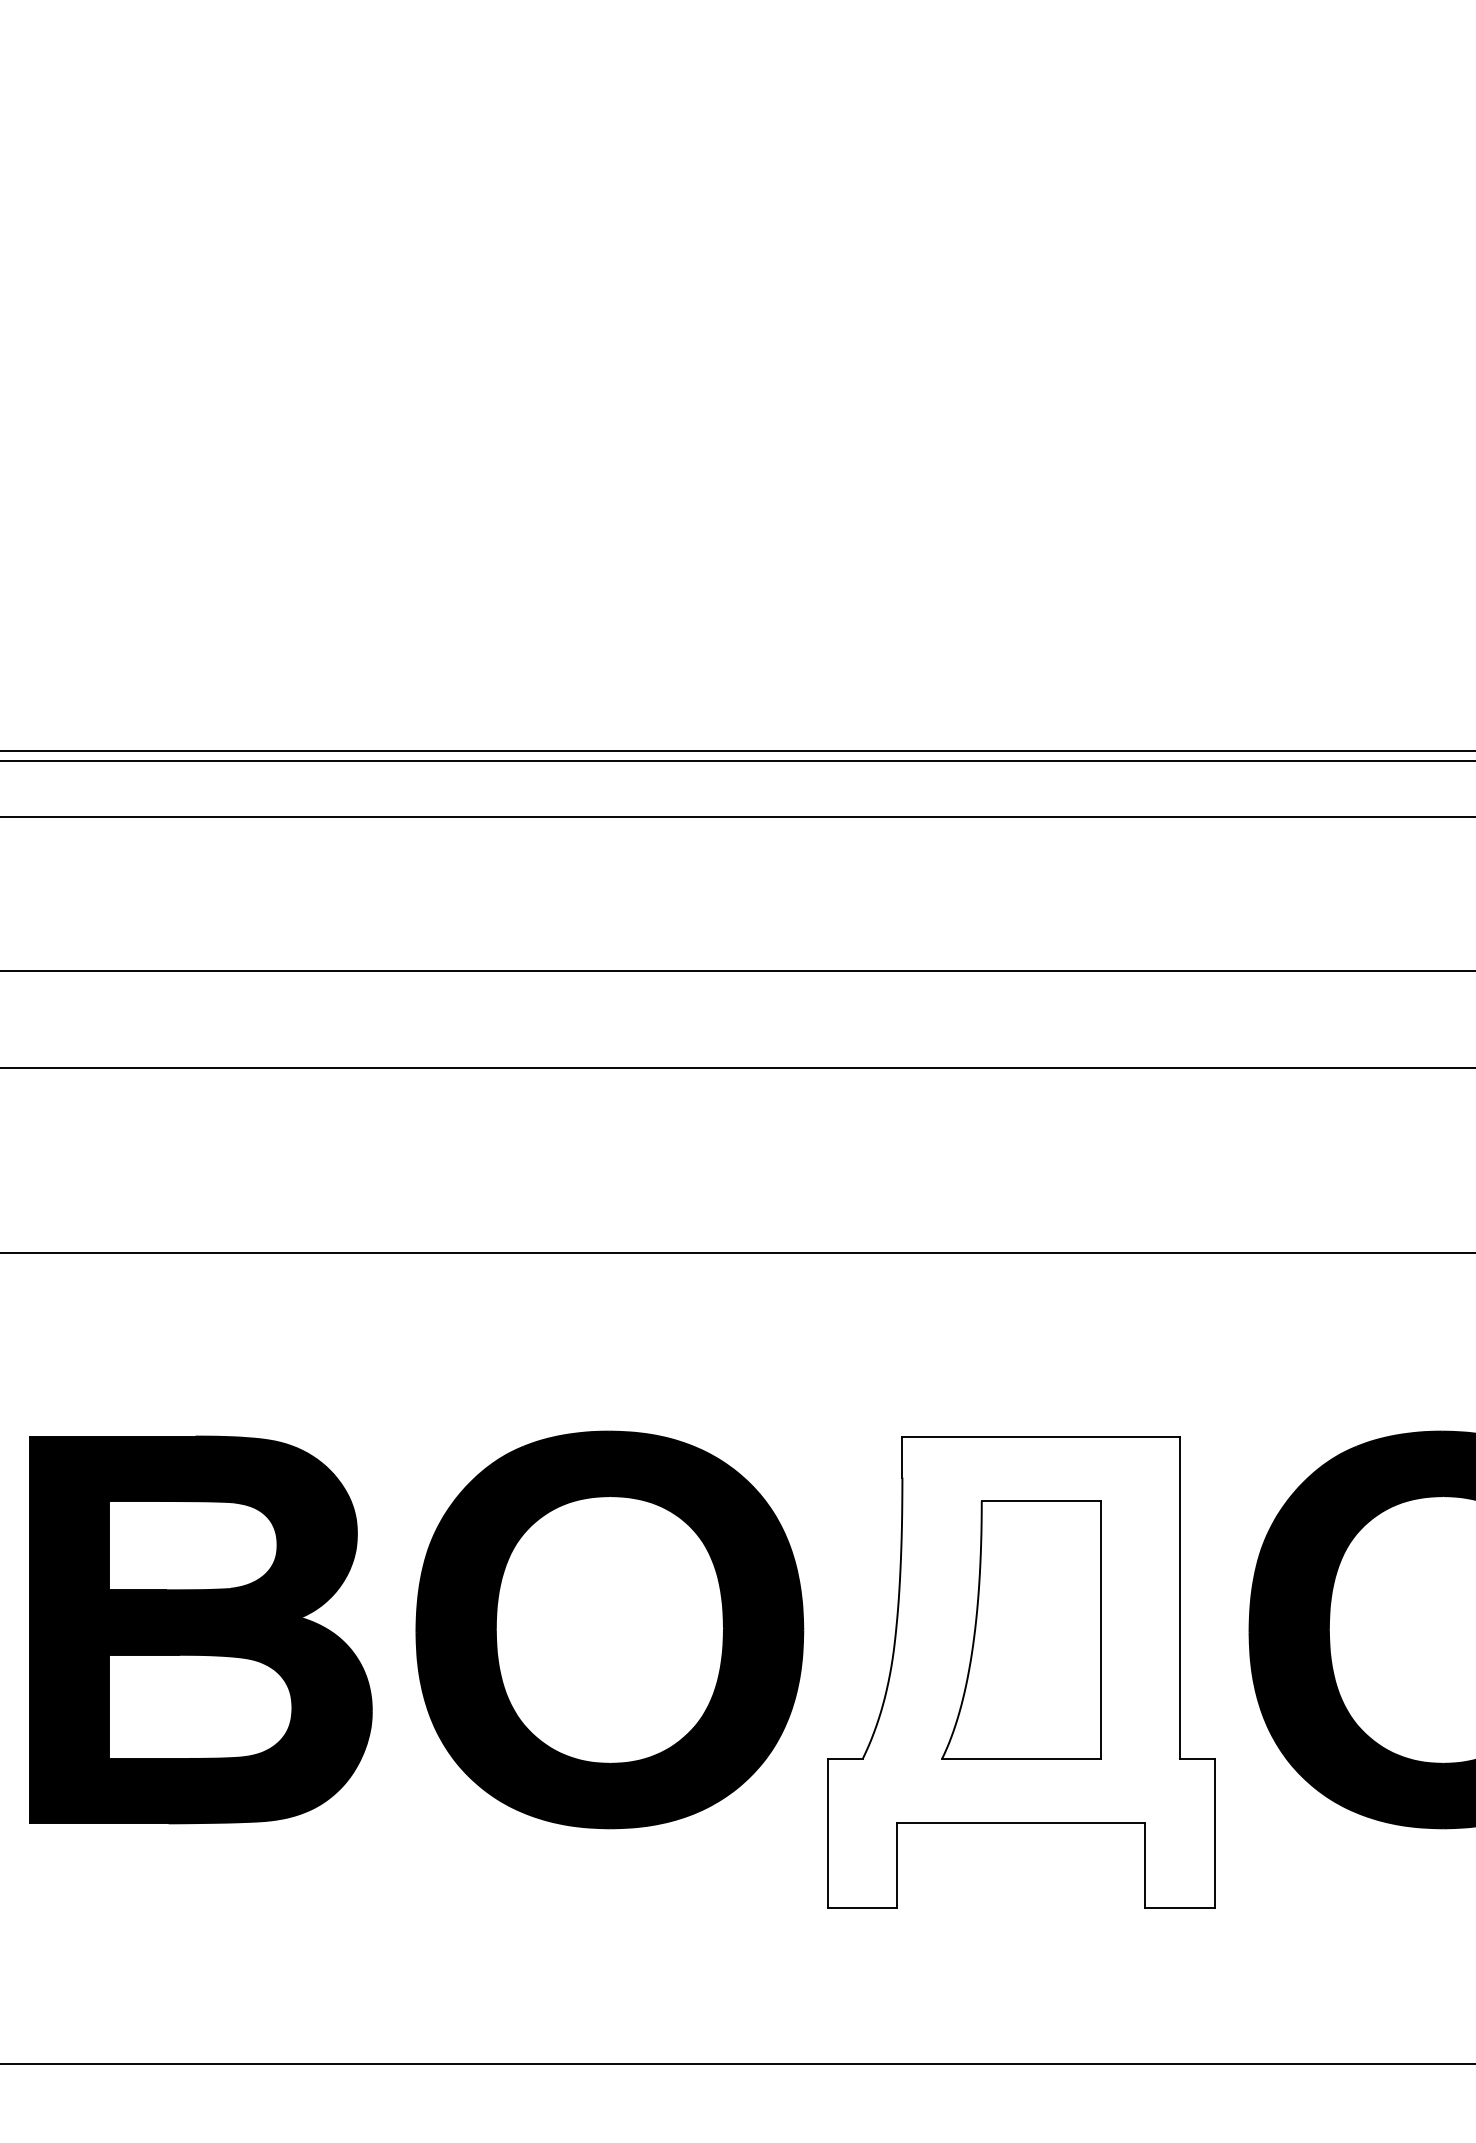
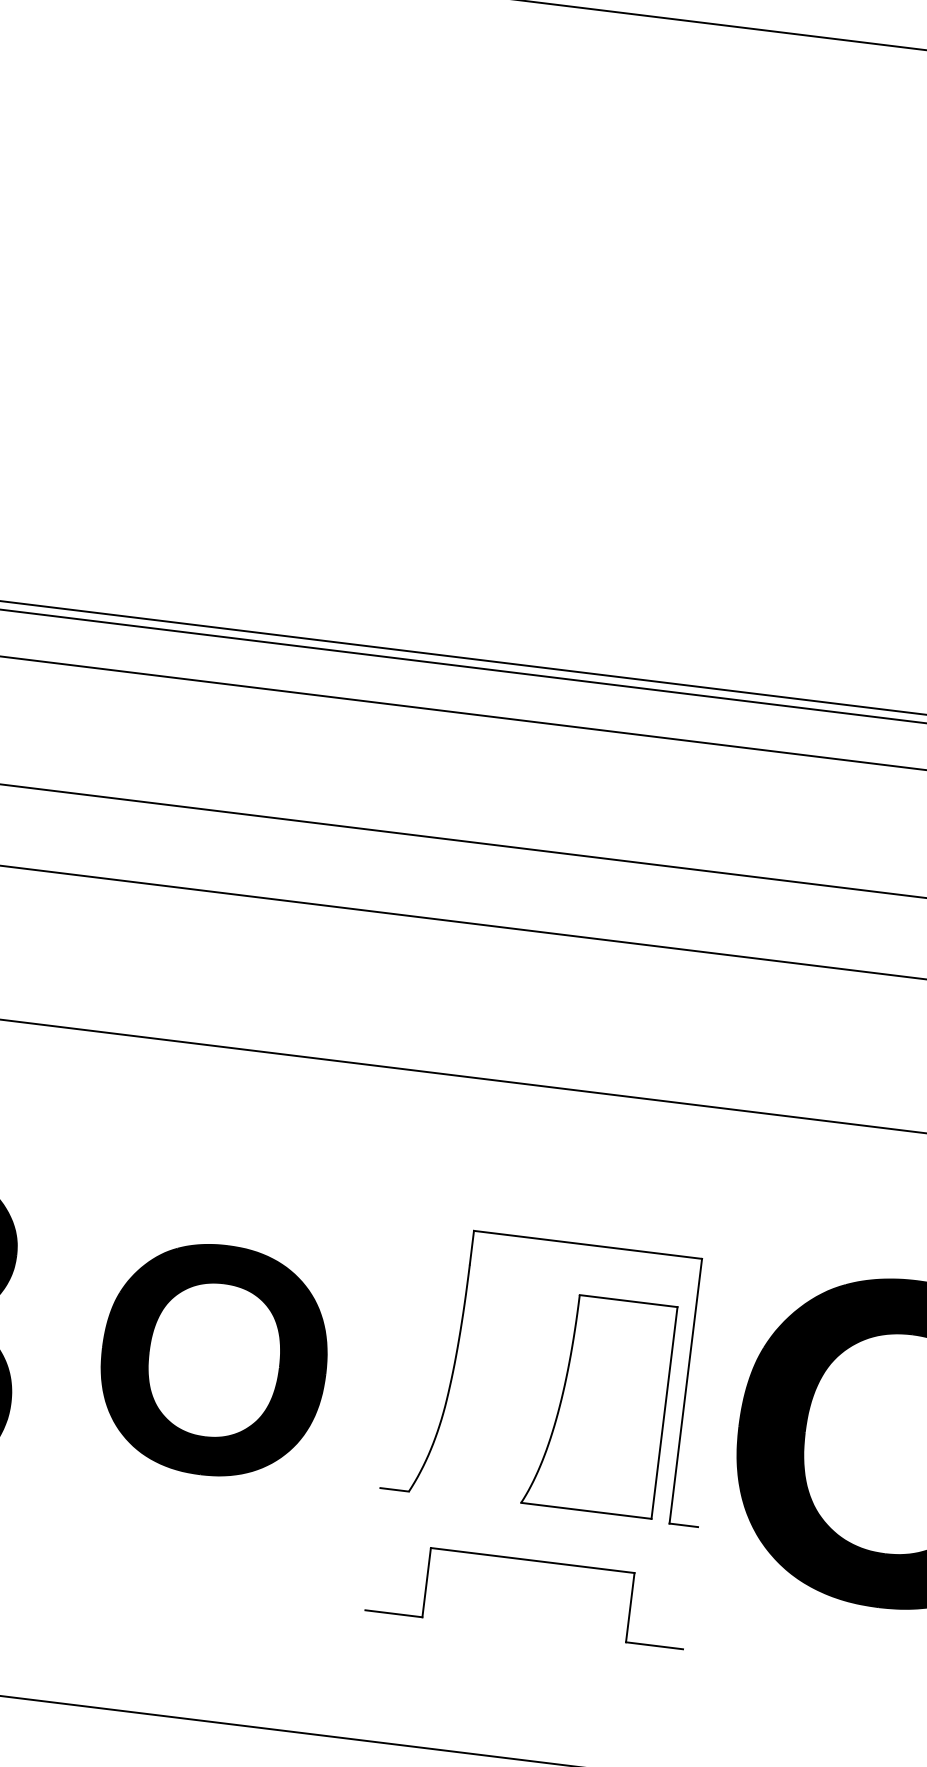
part: (609, 1629) -> (213, 1359), size x0.7
part: (1021, 1629) -> (599, 1404), moved
line: (828, 1832) -> (373, 1548), removed
line: (1214, 1832) -> (690, 1587), removed

